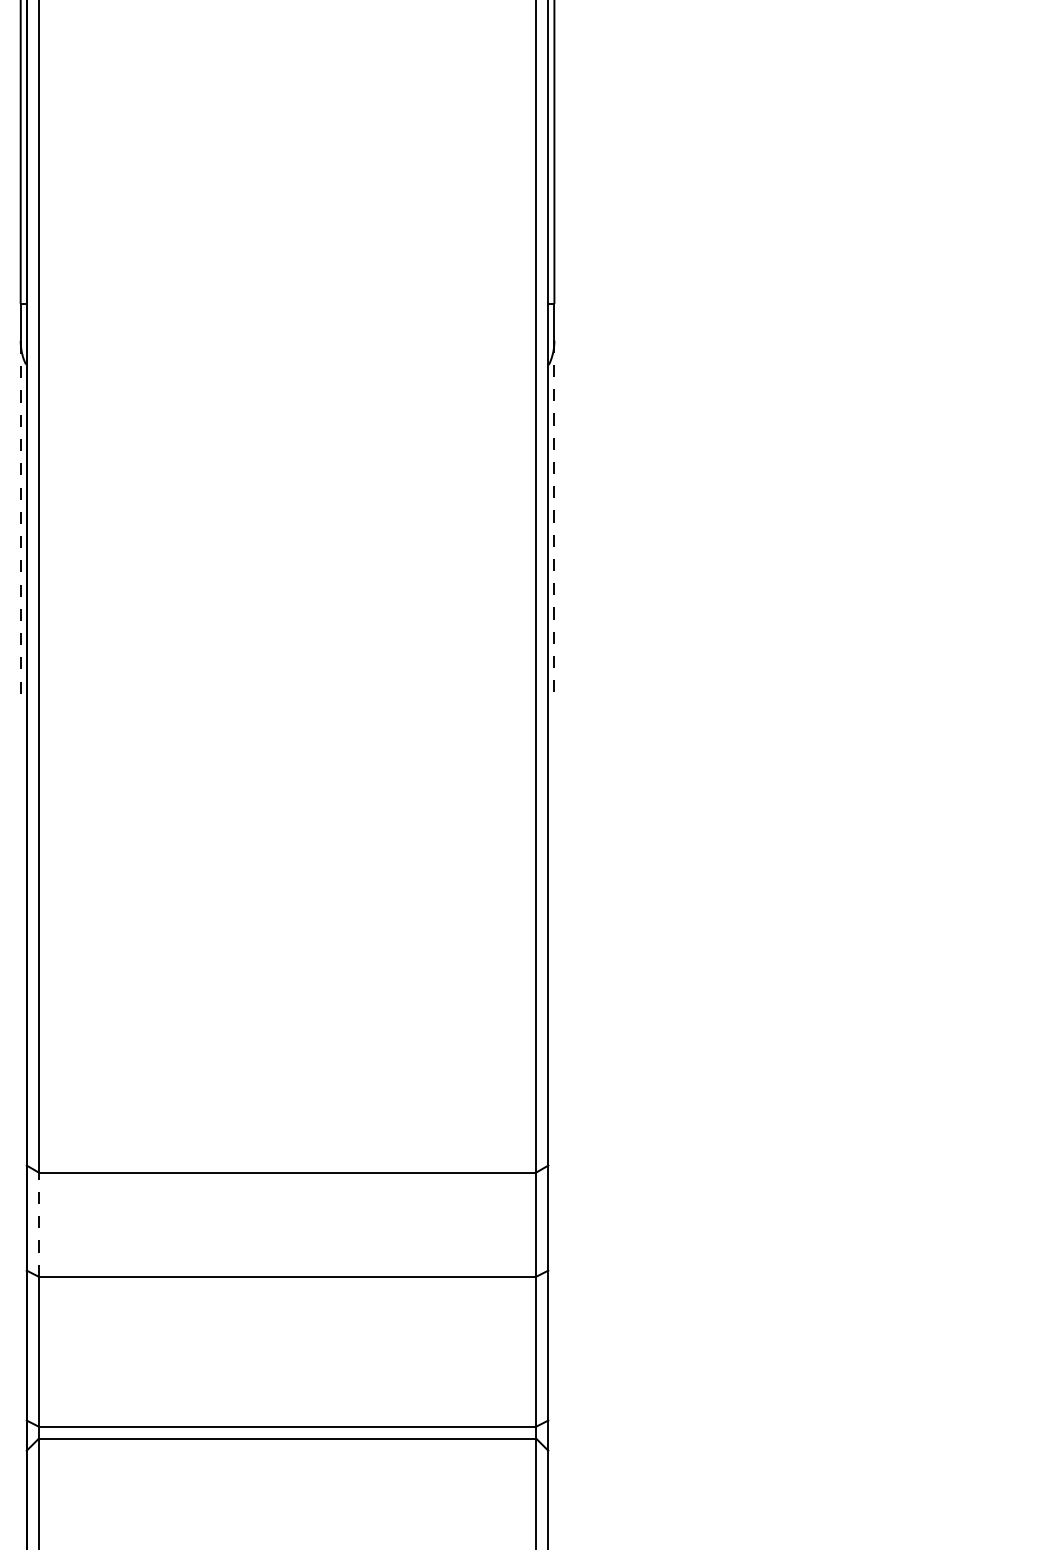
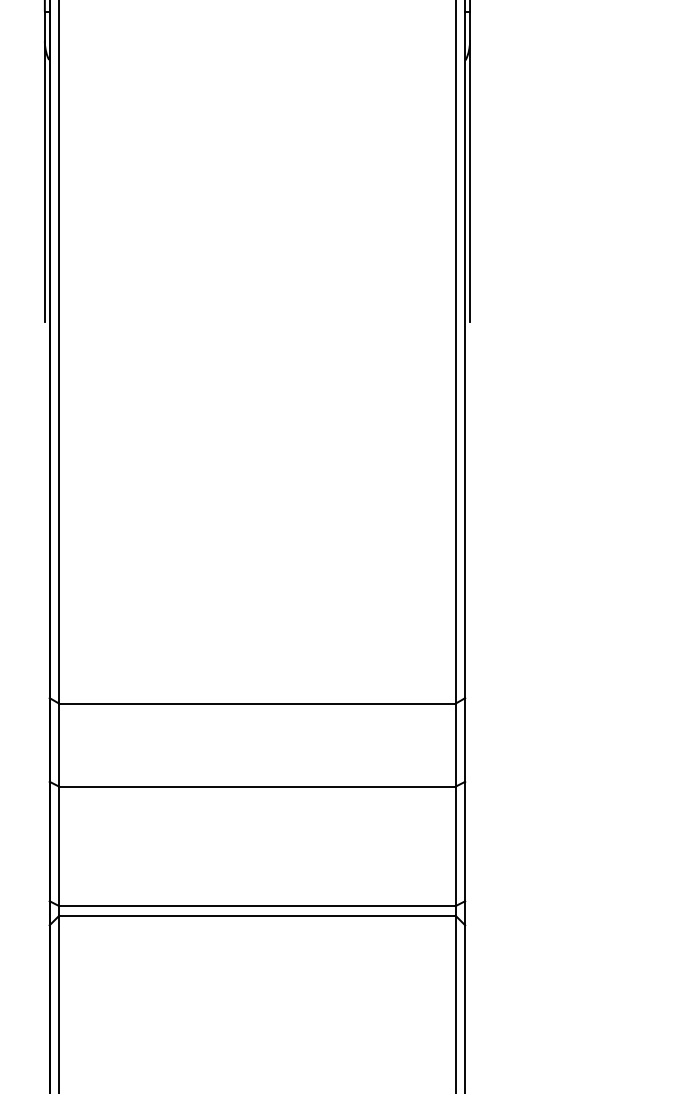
line: (20, 517) -> (44, 181), dashed -> solid
line: (554, 517) -> (470, 181), dashed -> solid
line: (38, 1224) -> (59, 745), dashed -> solid

